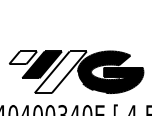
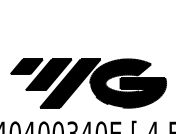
fill: (23, 57) -> (27, 66), added
fill: (60, 72) -> (70, 83), added

